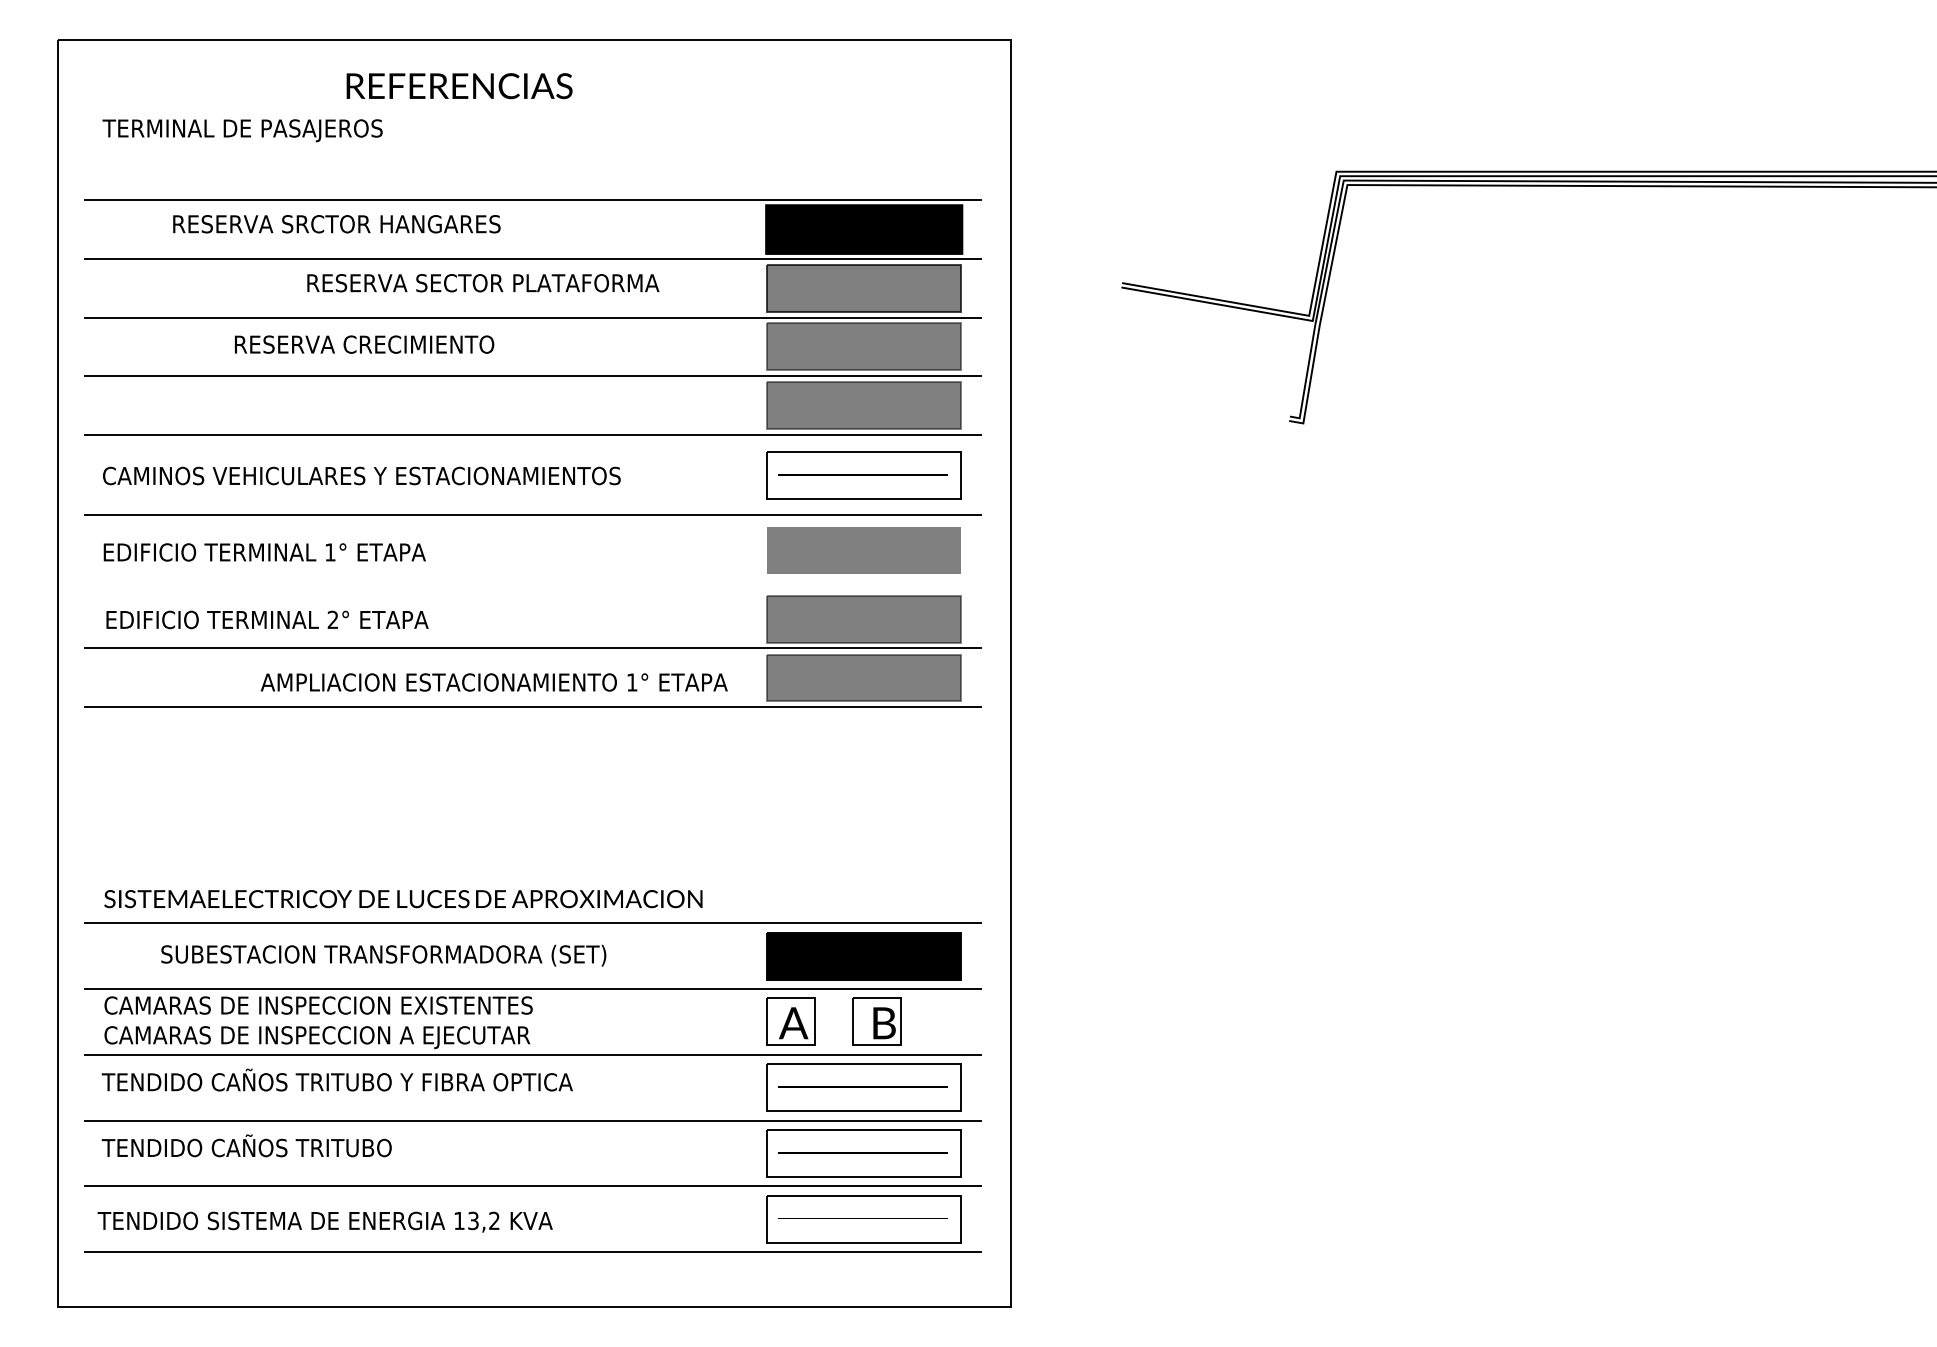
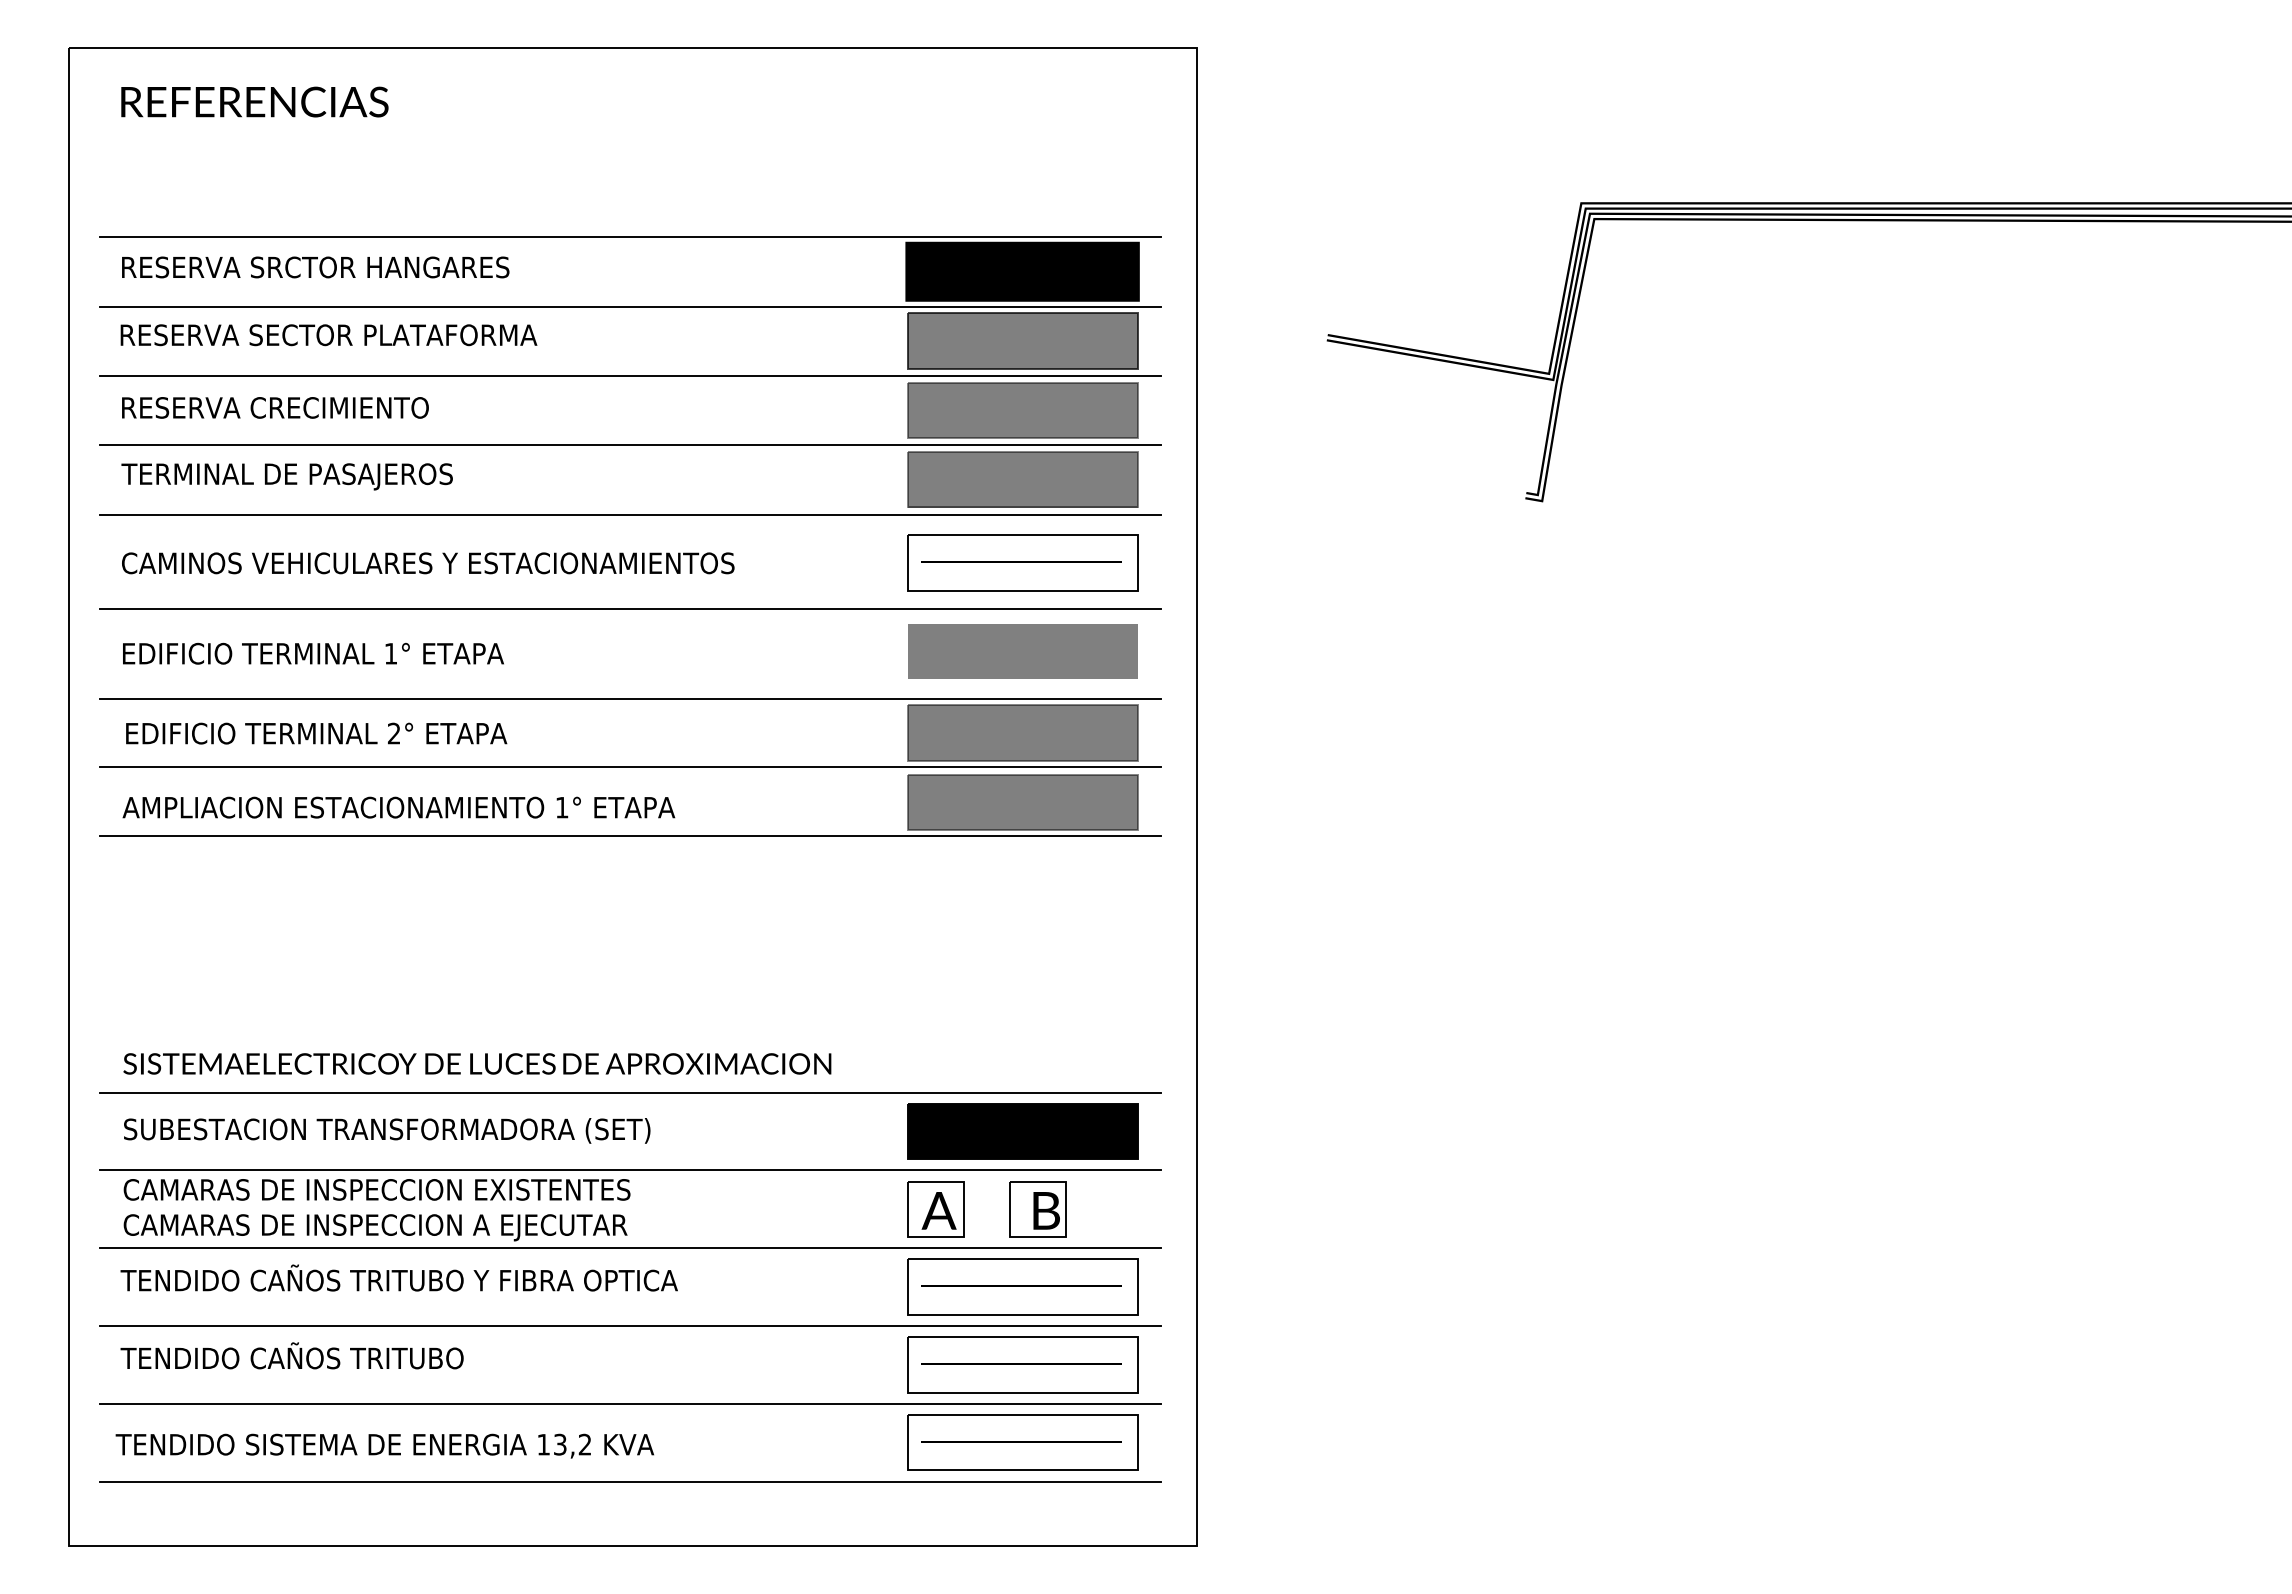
text: (459, 85) -> (254, 101), moved
text: (242, 130) -> (286, 476), moved
text: (336, 224) -> (315, 267), moved
text: (482, 283) -> (328, 335), moved
text: (364, 344) -> (275, 407), moved
line: (532, 590) -> (630, 698), added
text: (493, 682) -> (398, 807), moved
text: (384, 955) -> (387, 1130), moved

